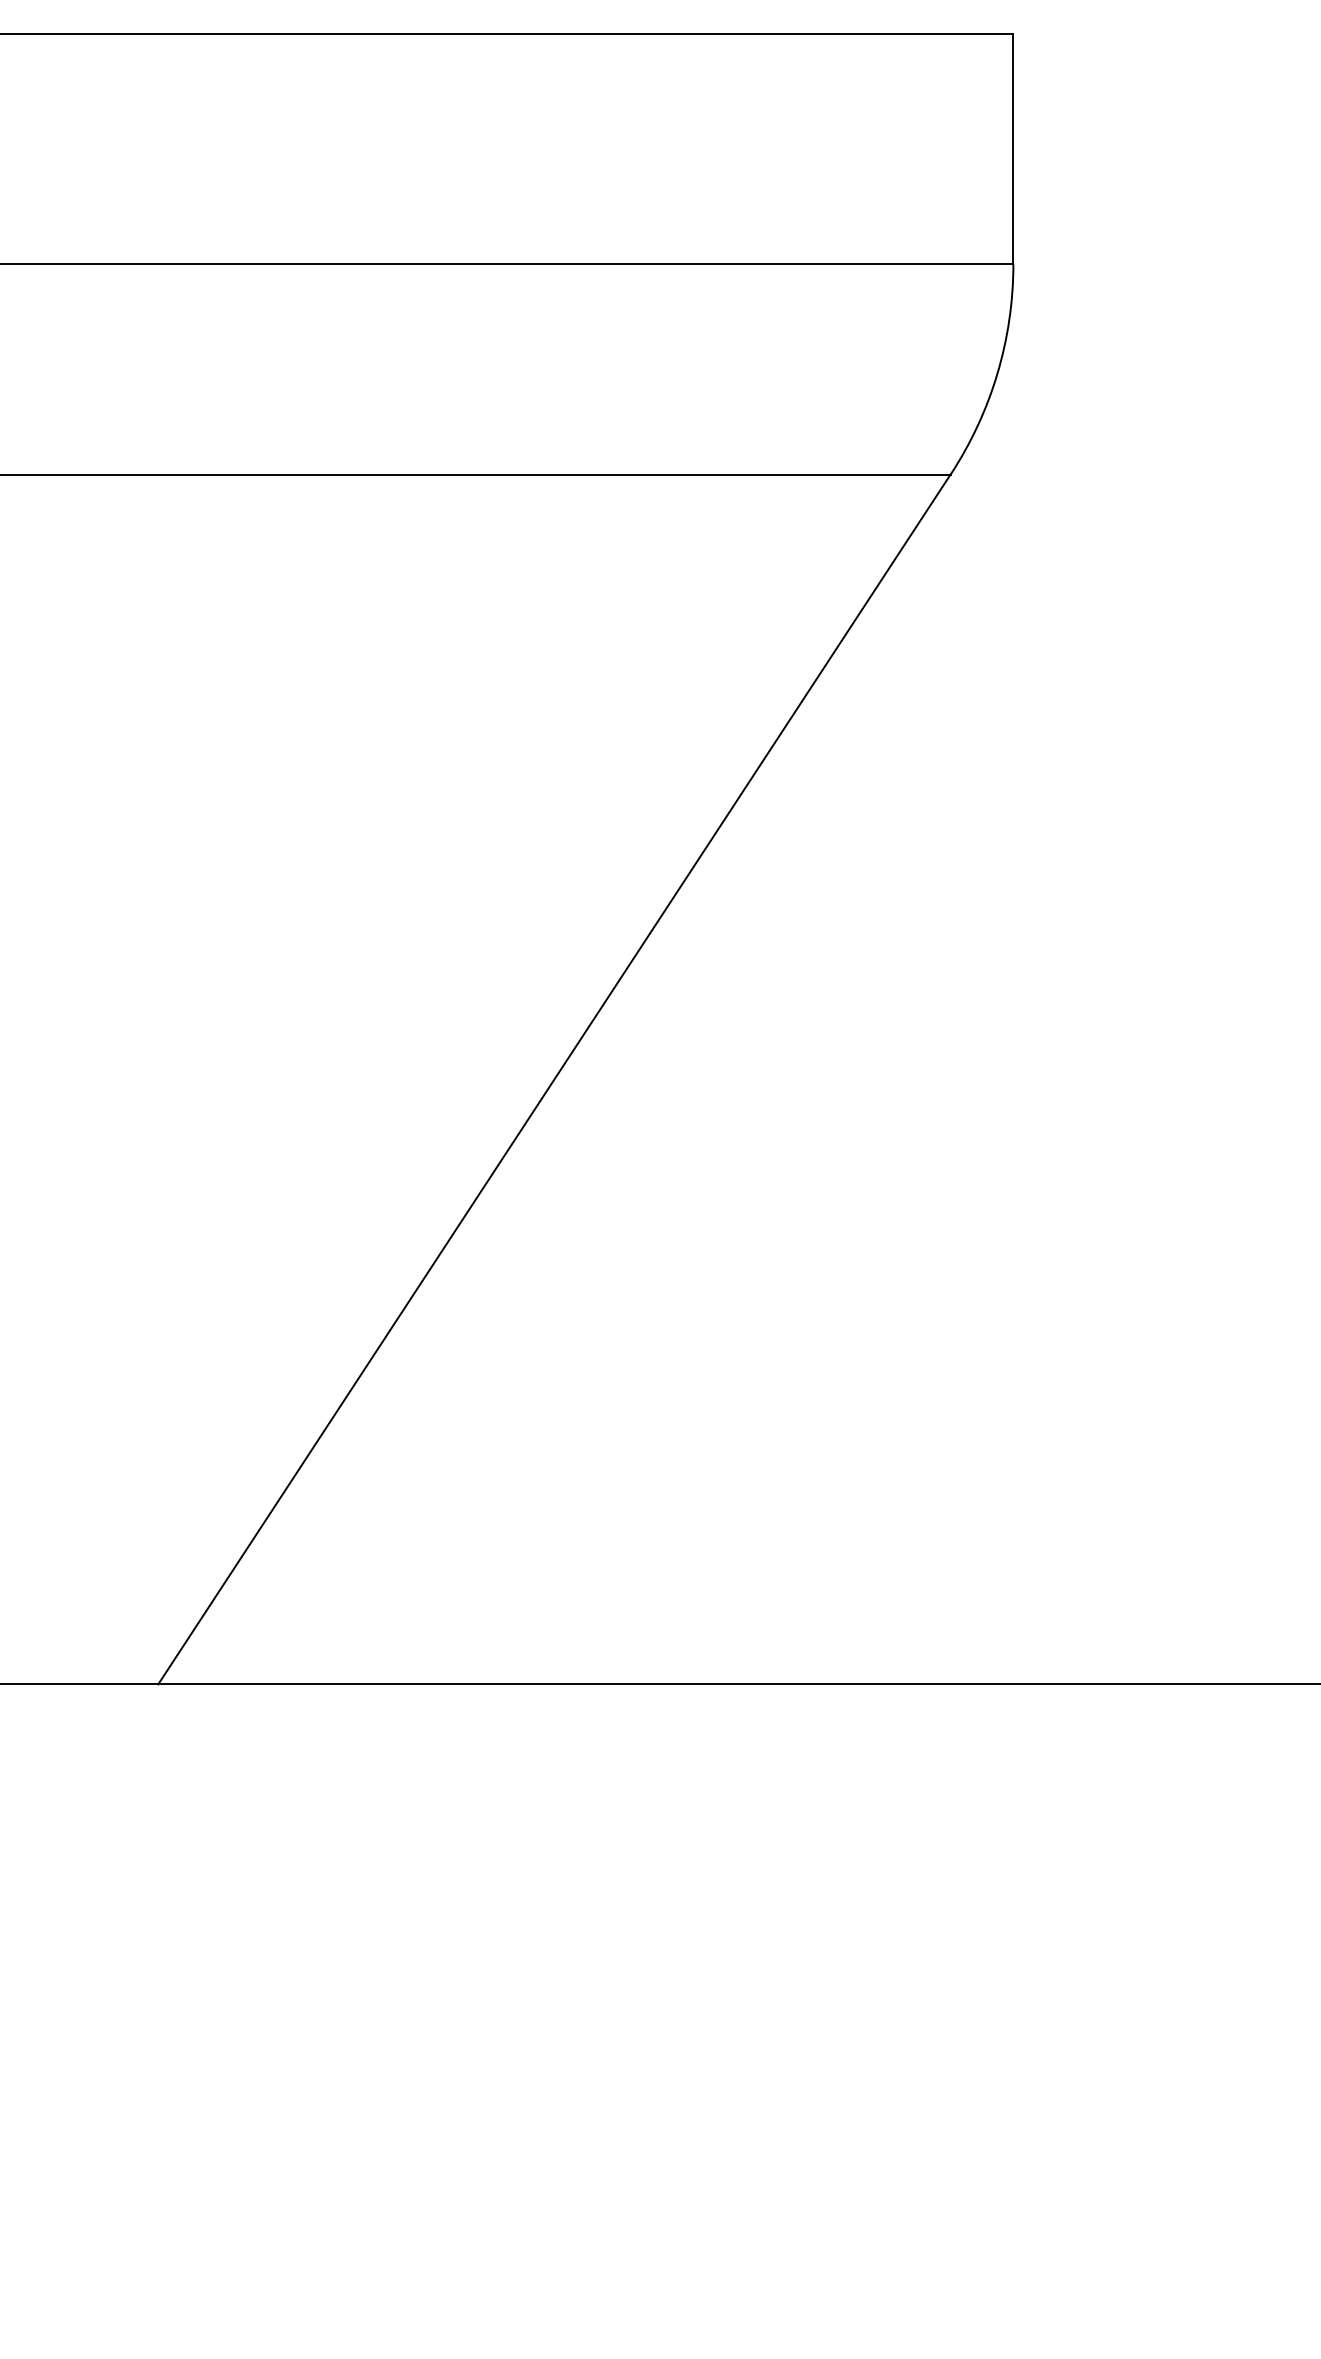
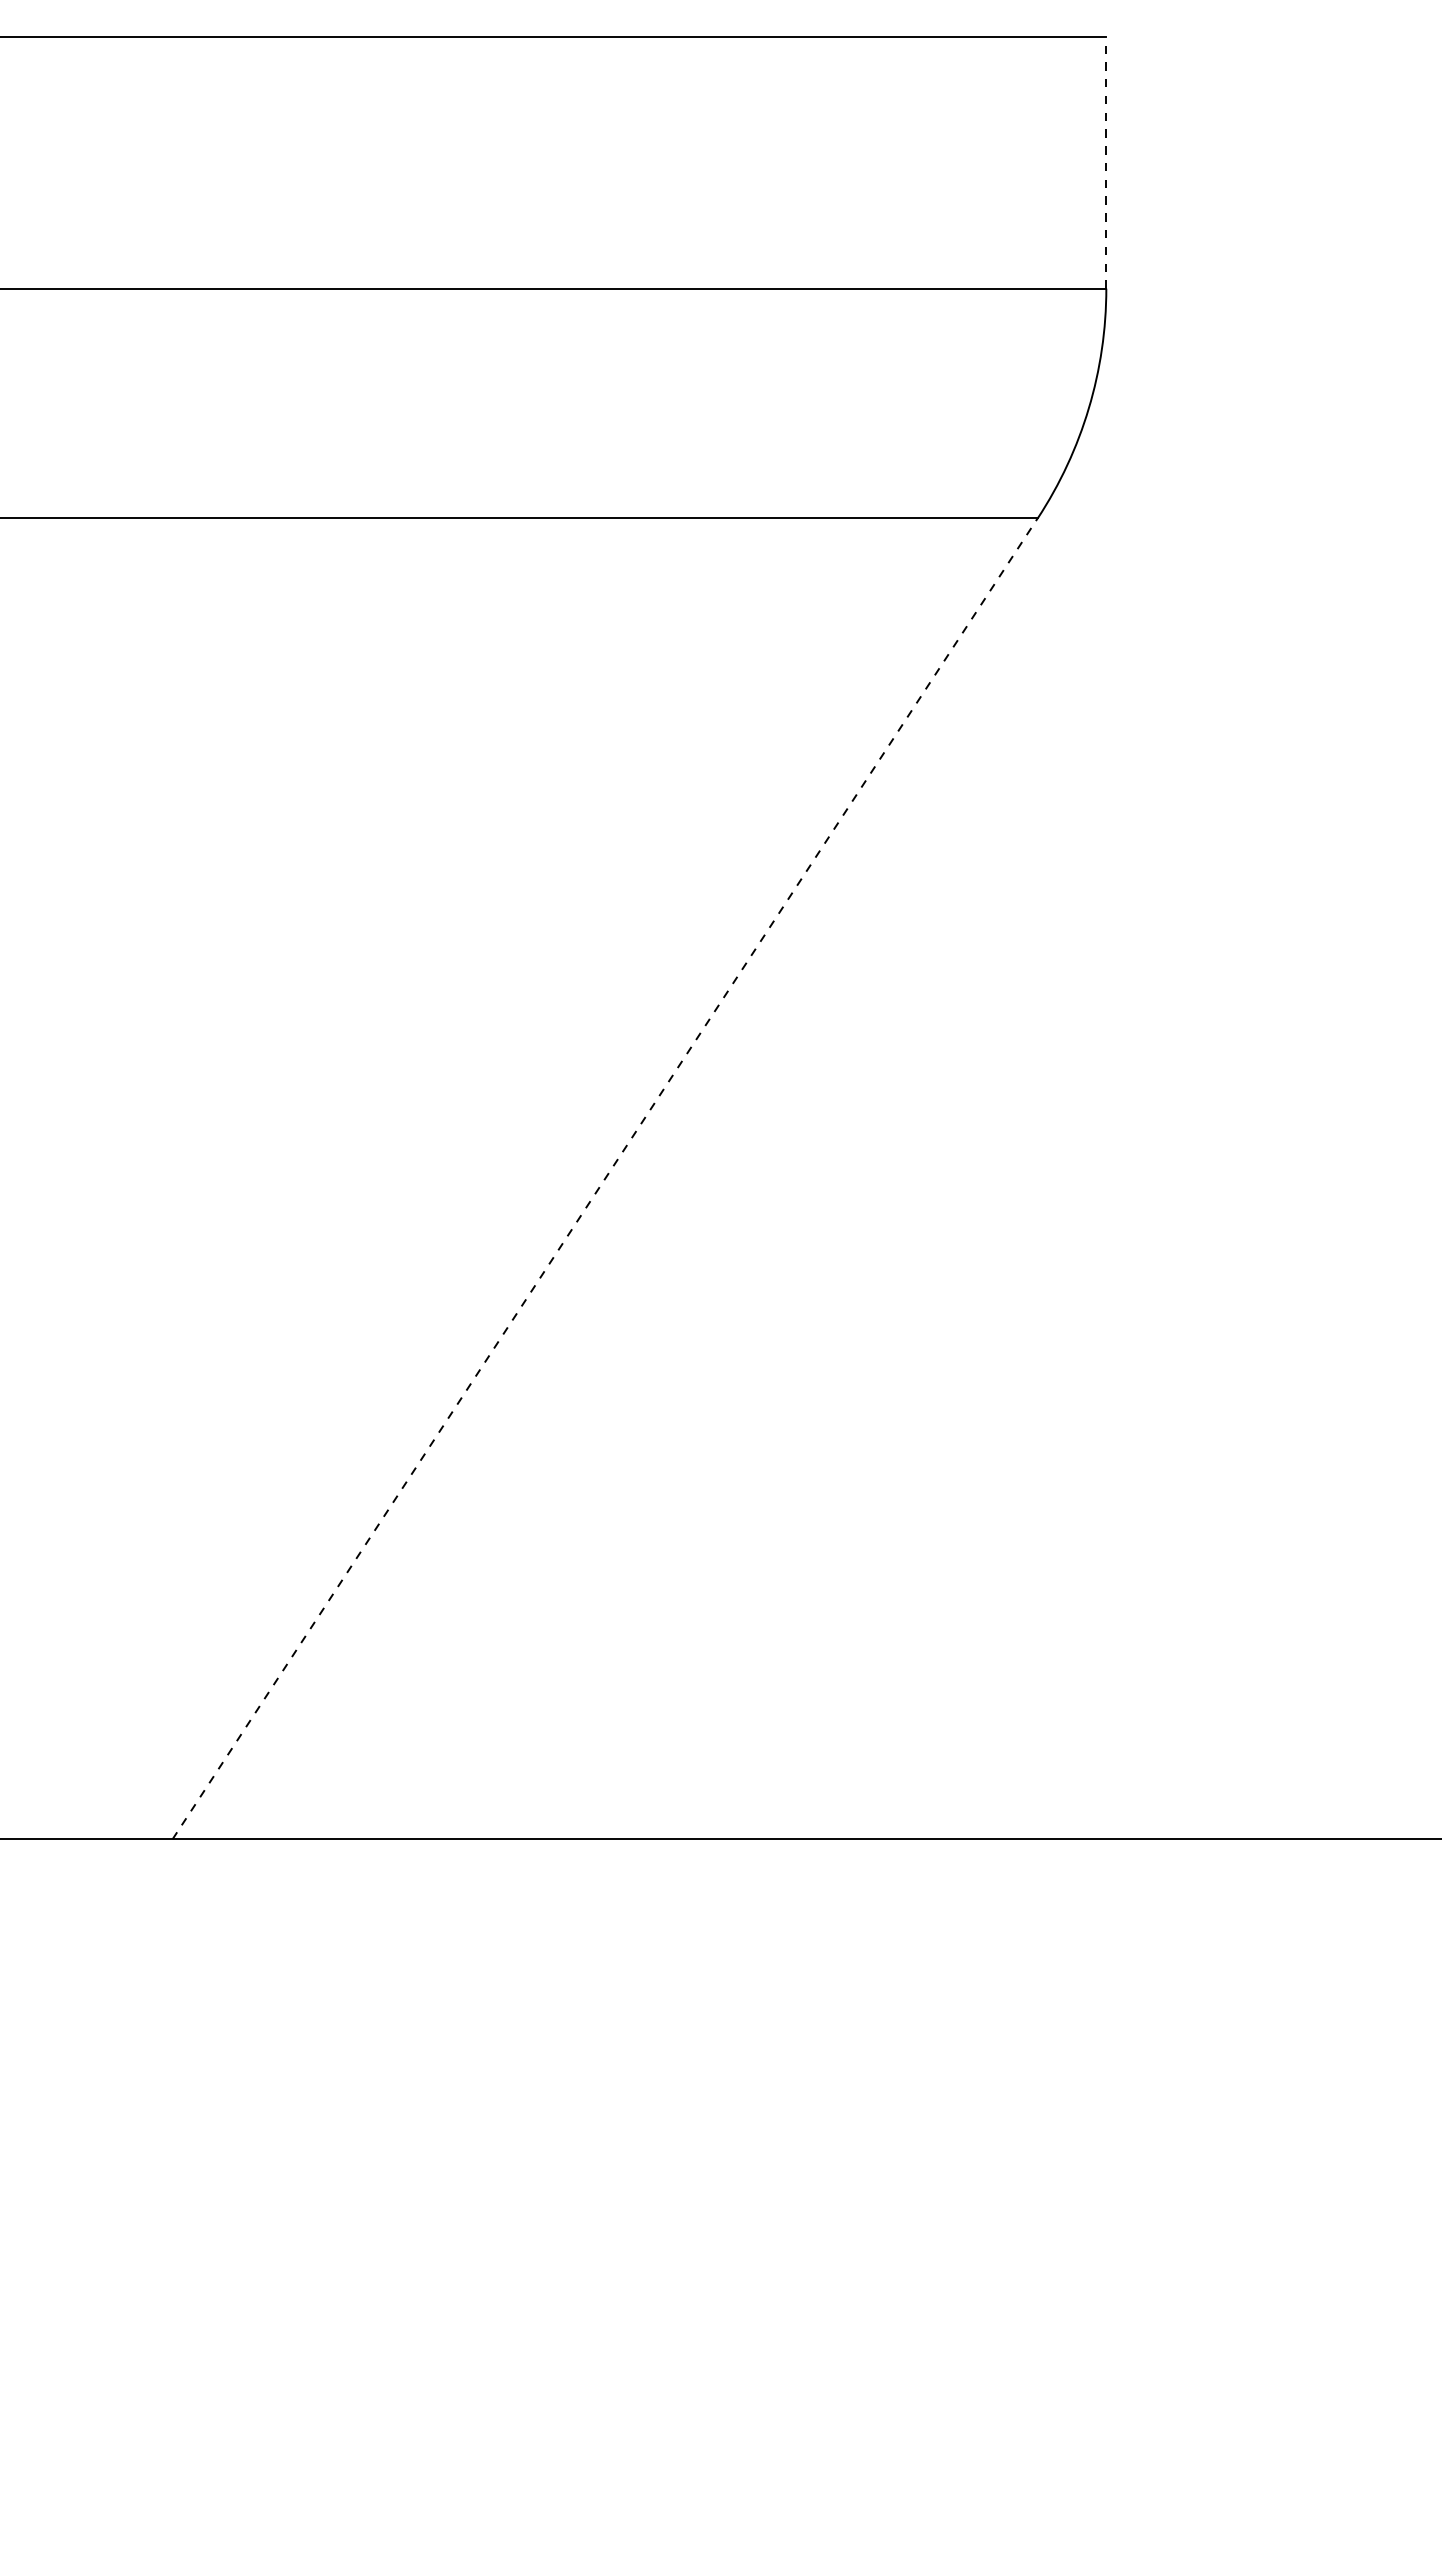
line: (1013, 148) -> (1106, 162), solid -> dashed
line: (554, 1079) -> (605, 1178), solid -> dashed

